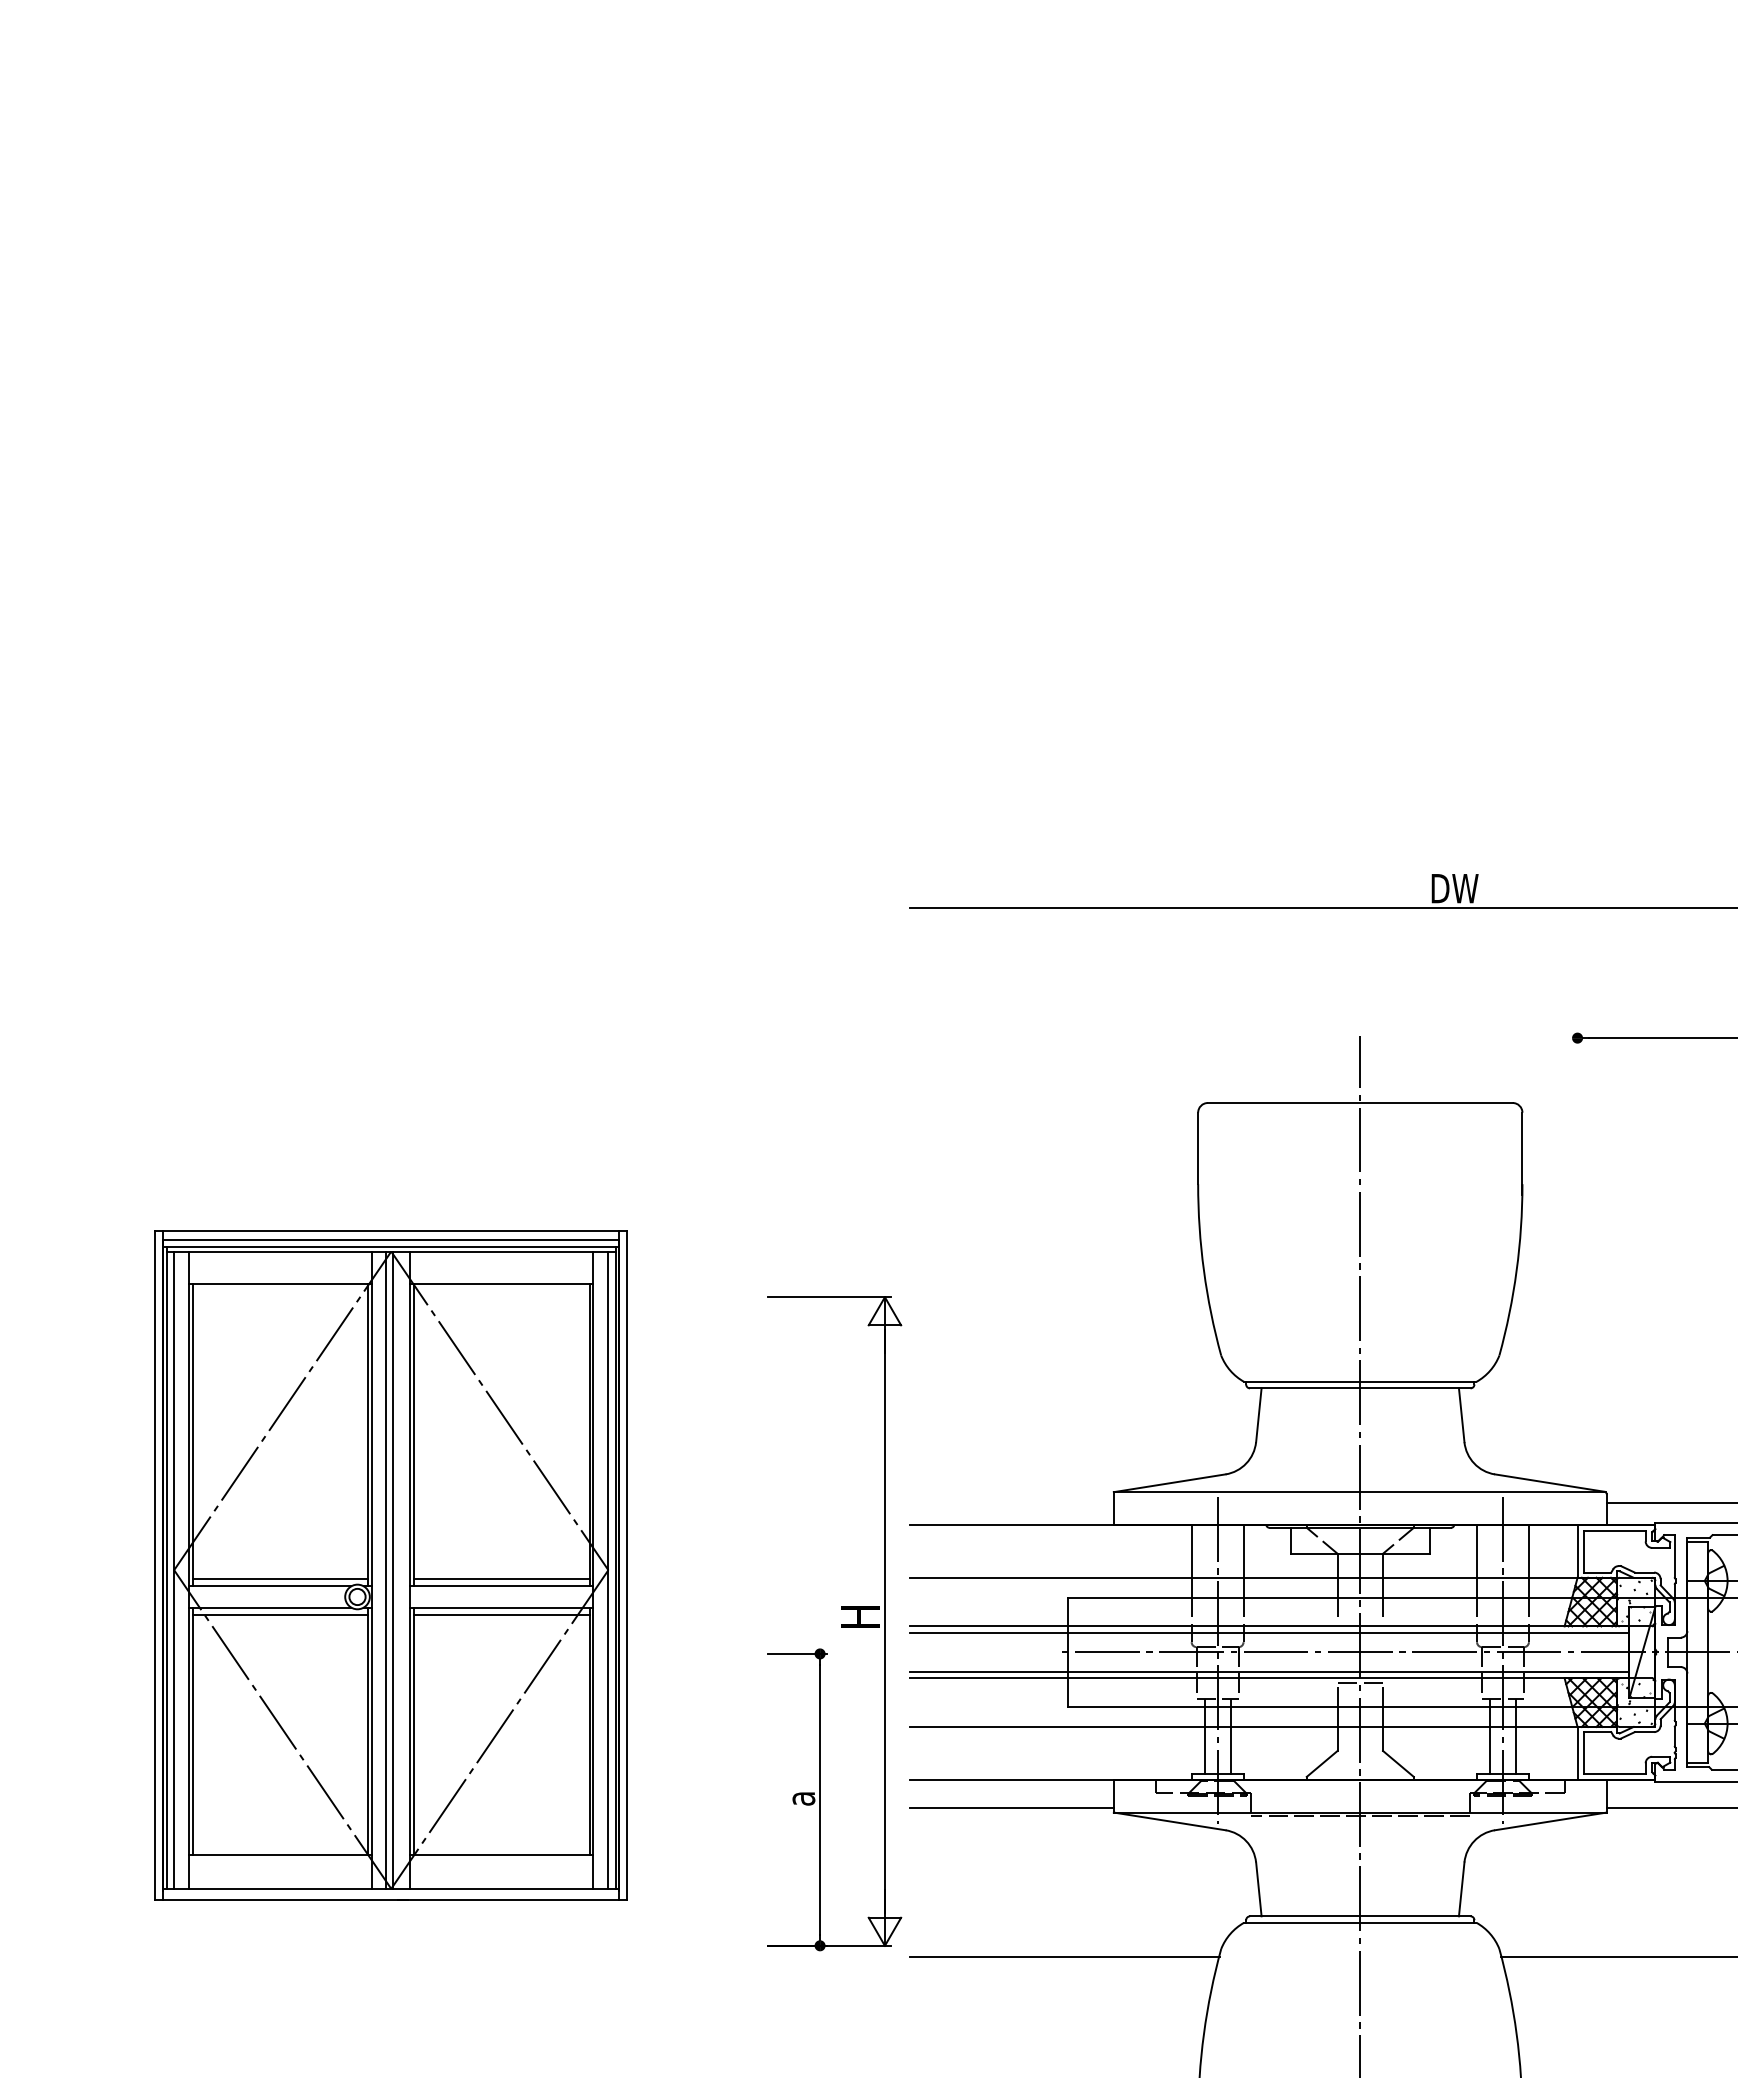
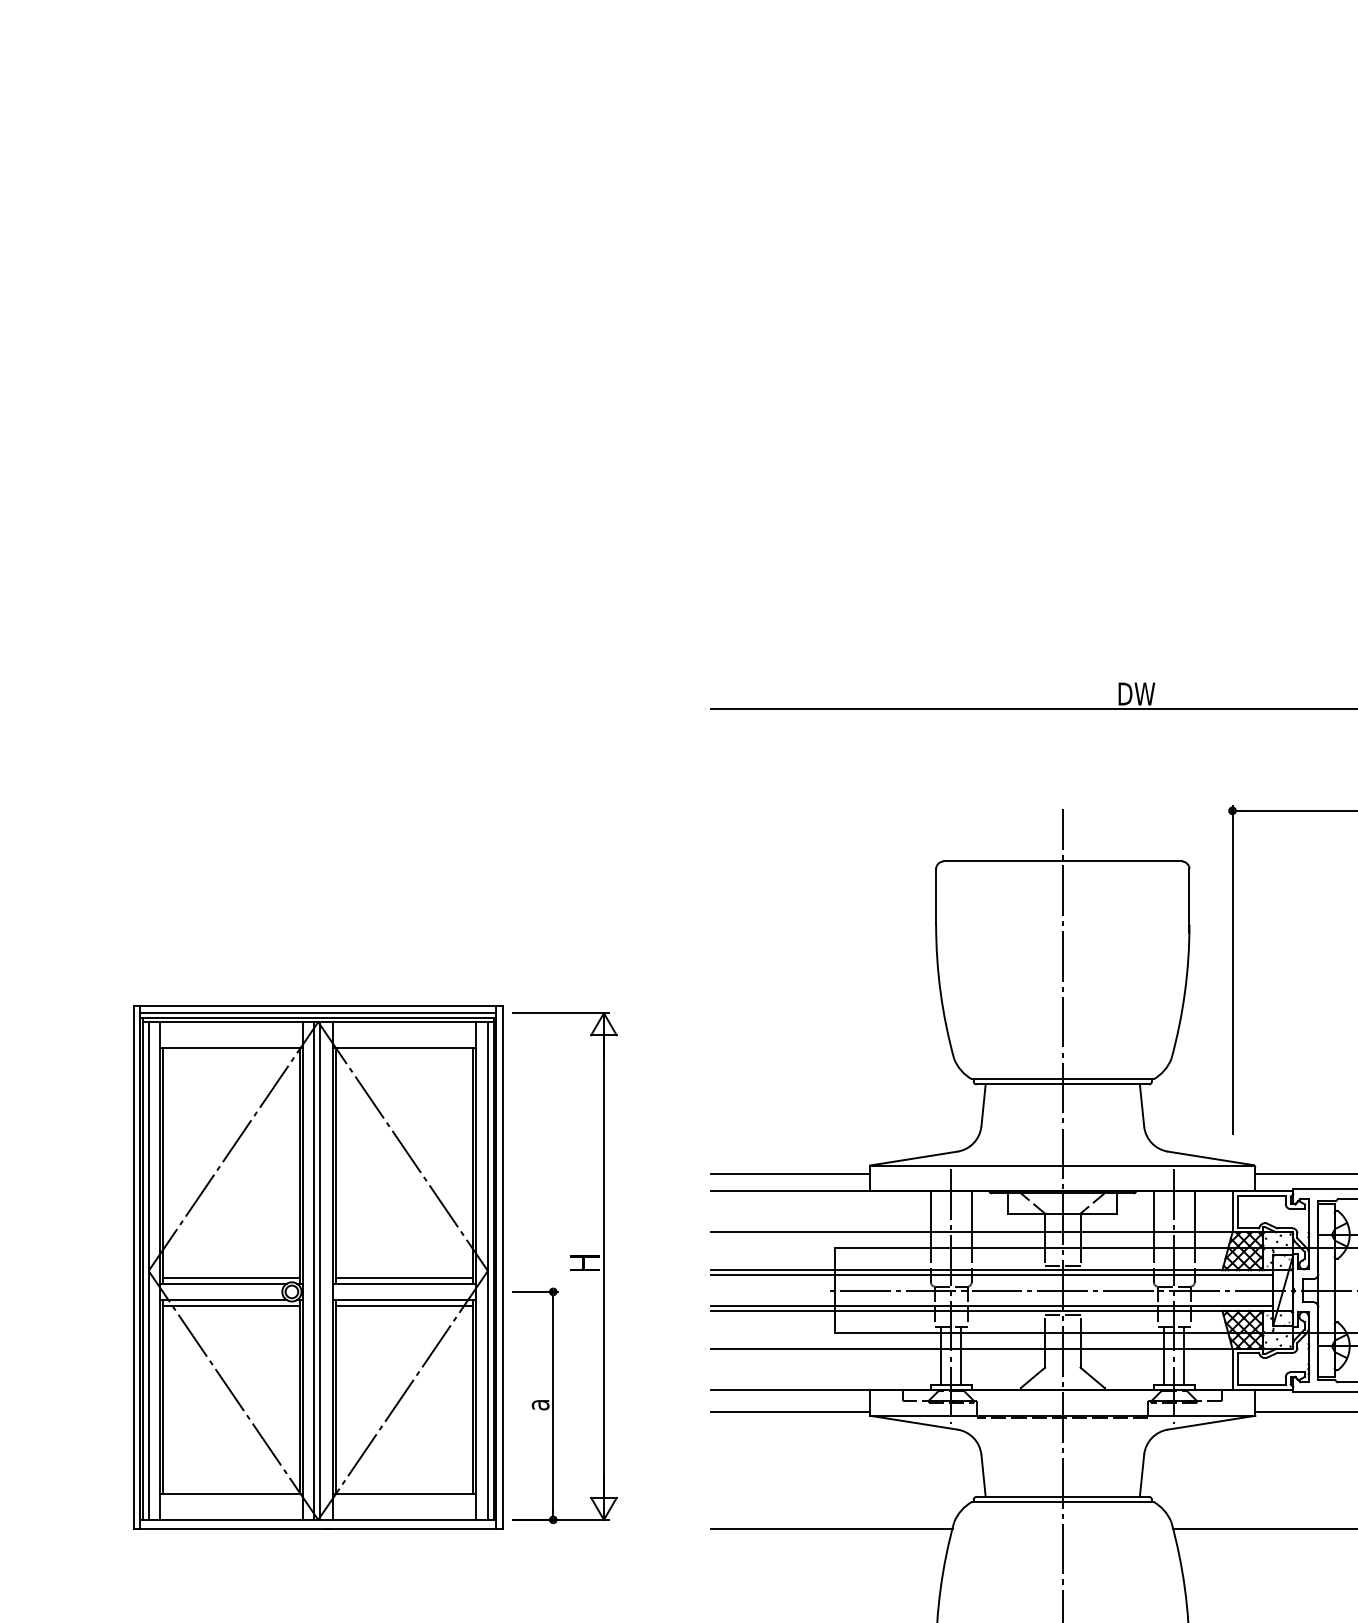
line: (1577, 1241) -> (1232, 969), added
line: (1011, 1503) -> (790, 1174), added
part: (390, 1565) -> (317, 1267), moved
line: (1360, 1621) -> (1062, 1266), added
part: (841, 1624) -> (570, 1268), moved

